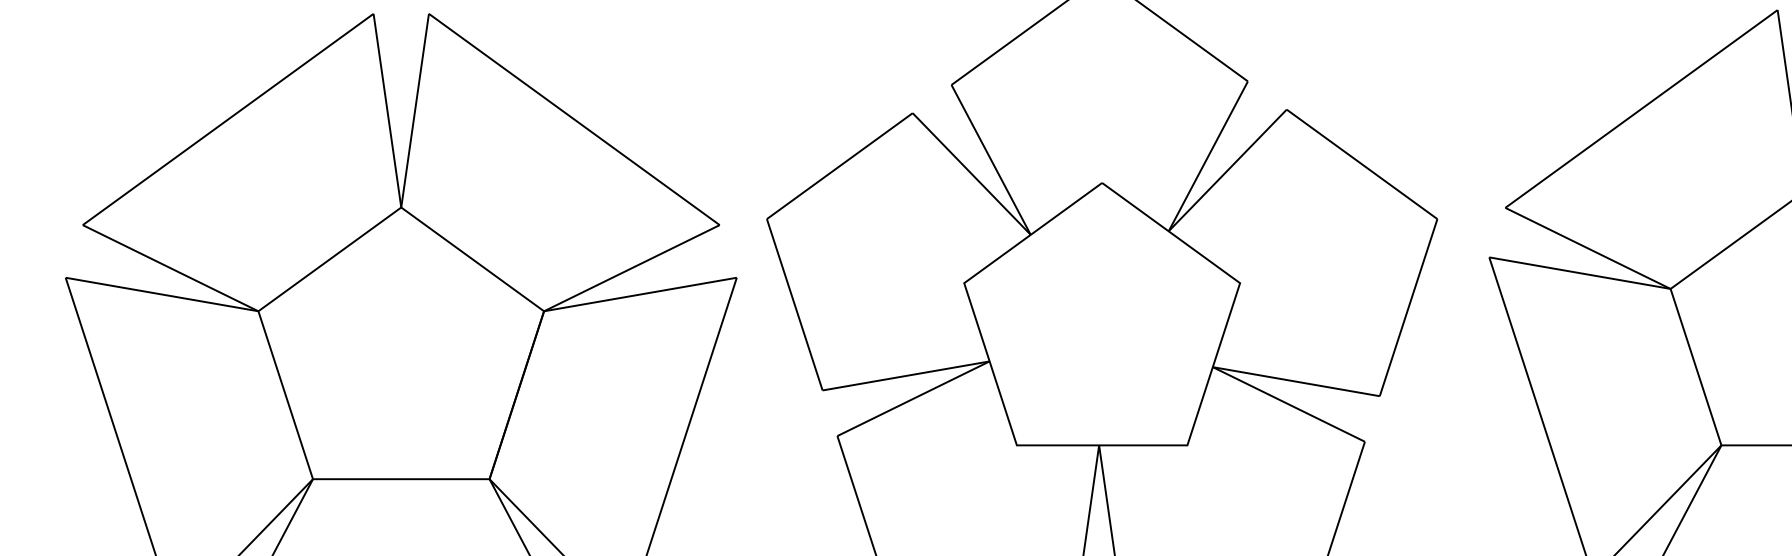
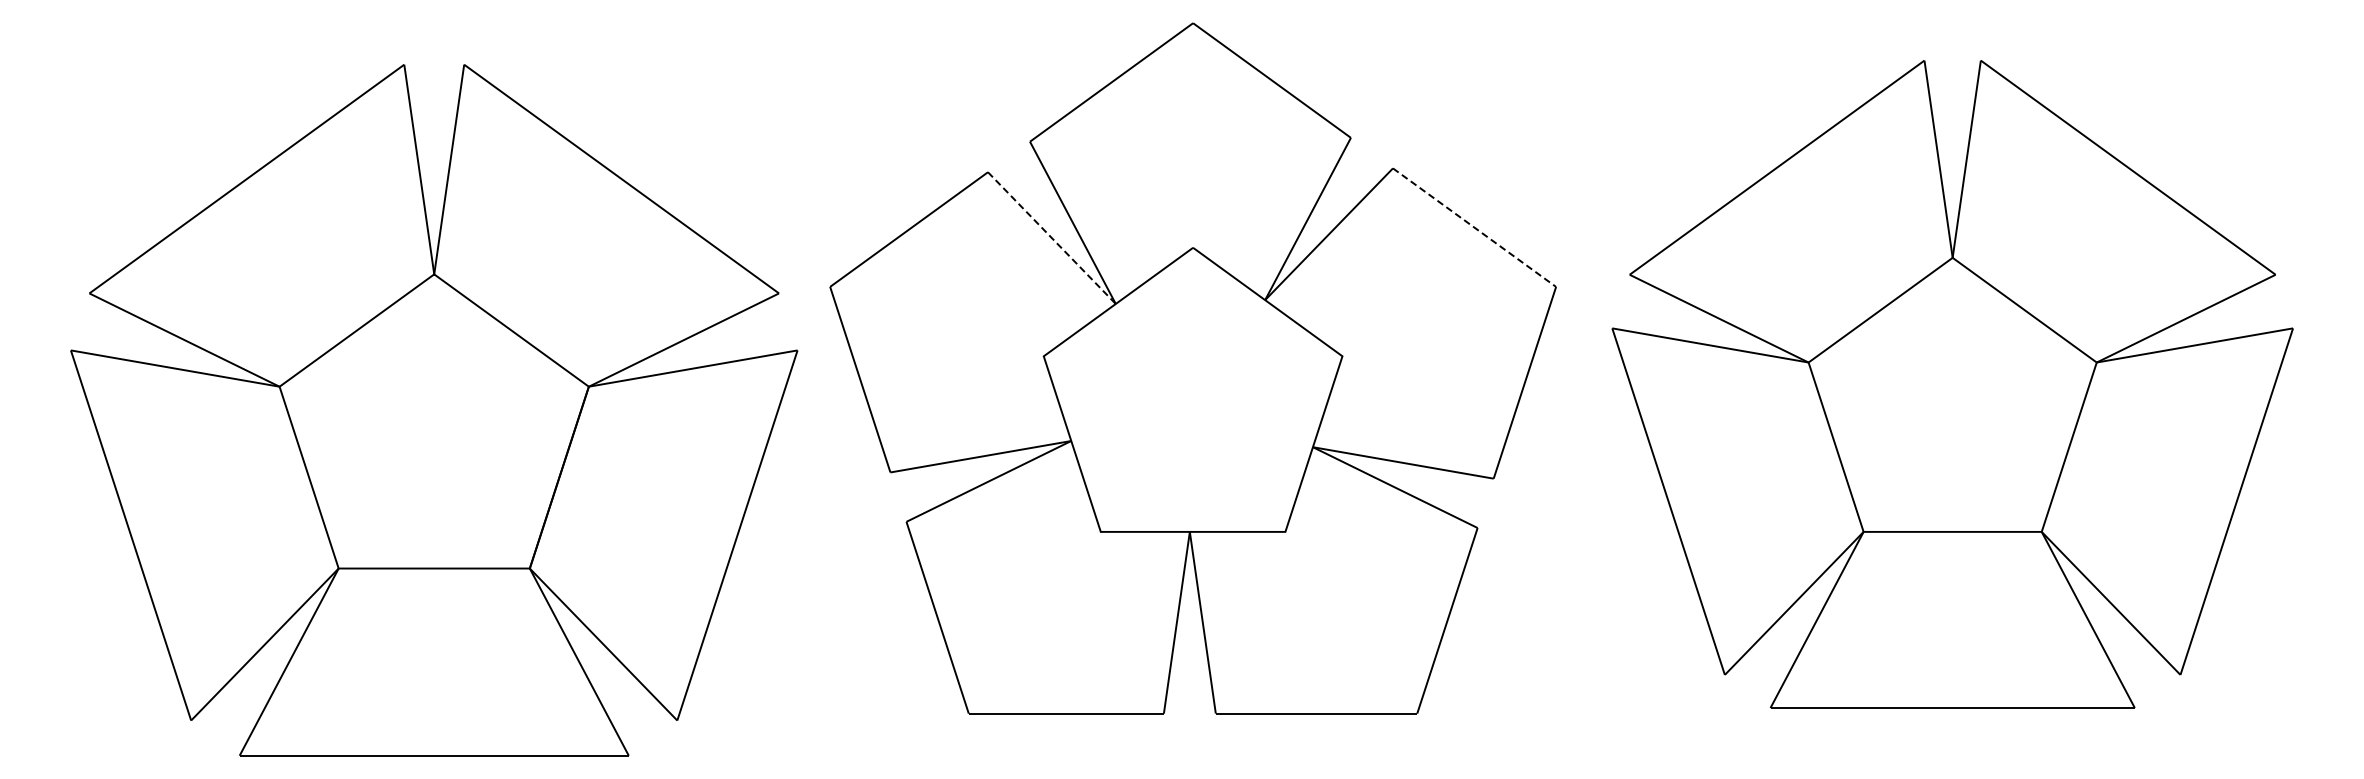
line: (1362, 164) -> (1474, 227), solid -> dashed
line: (971, 174) -> (1051, 238), solid -> dashed

